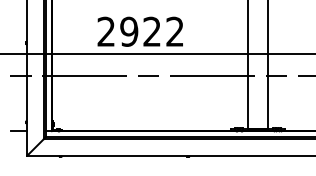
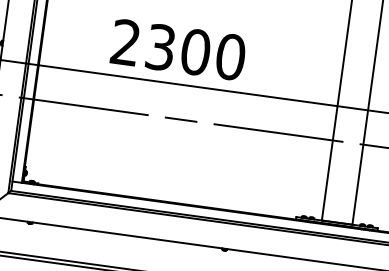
text: (152, 31) -> (196, 51), 2922 -> 2300

